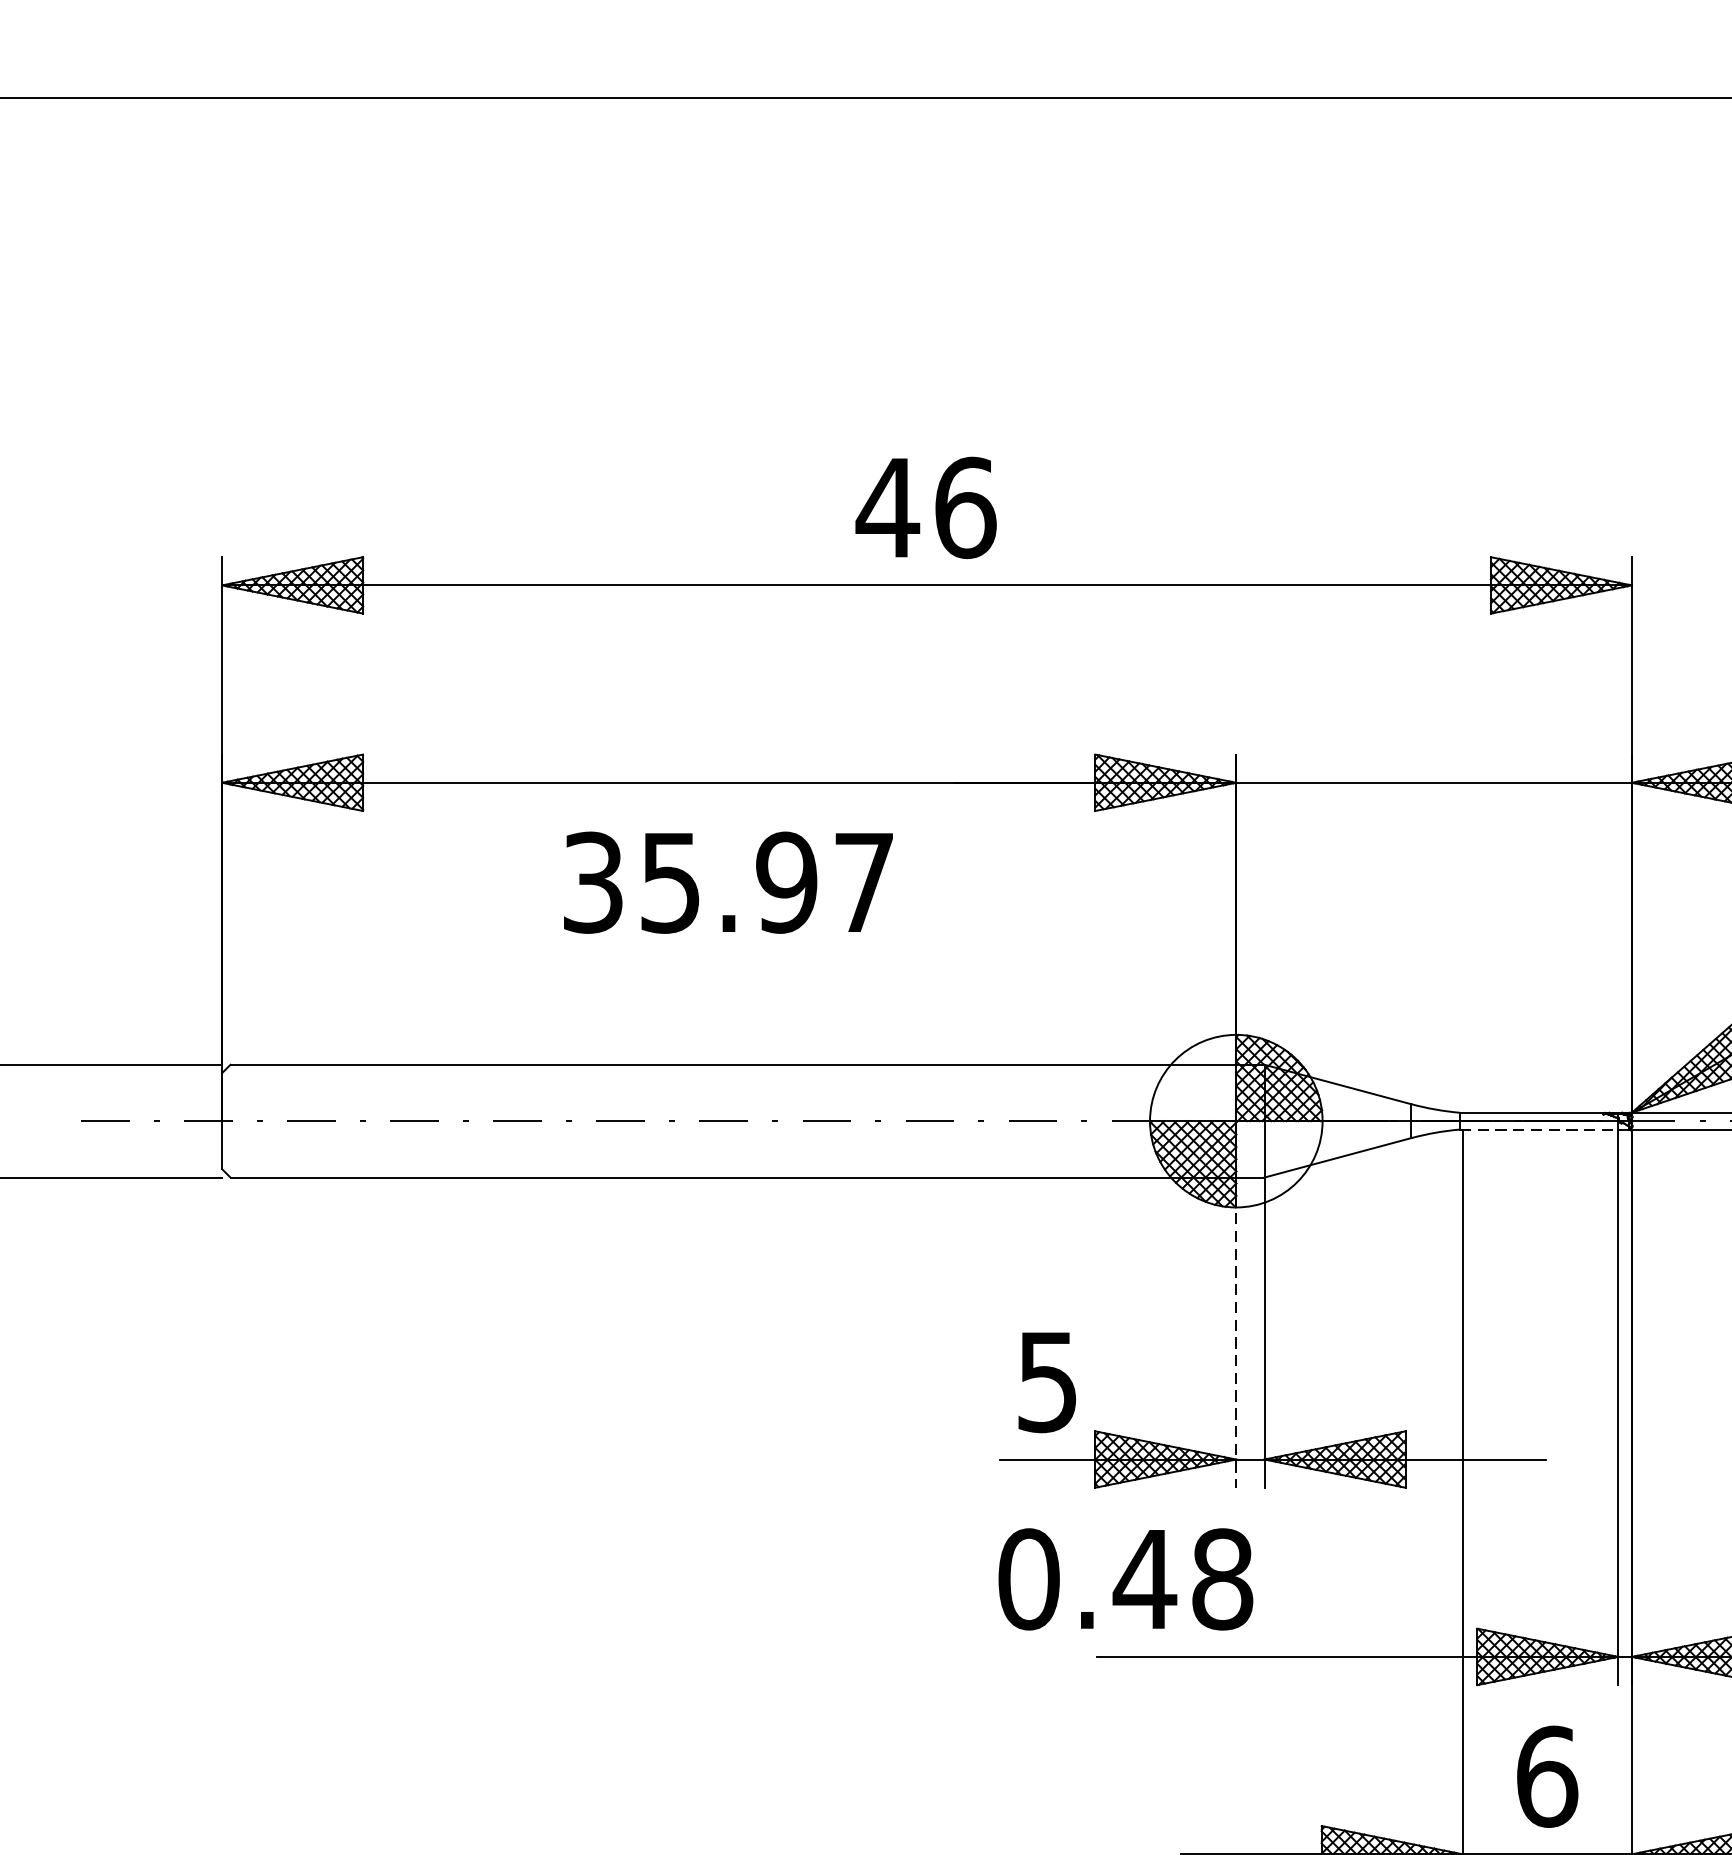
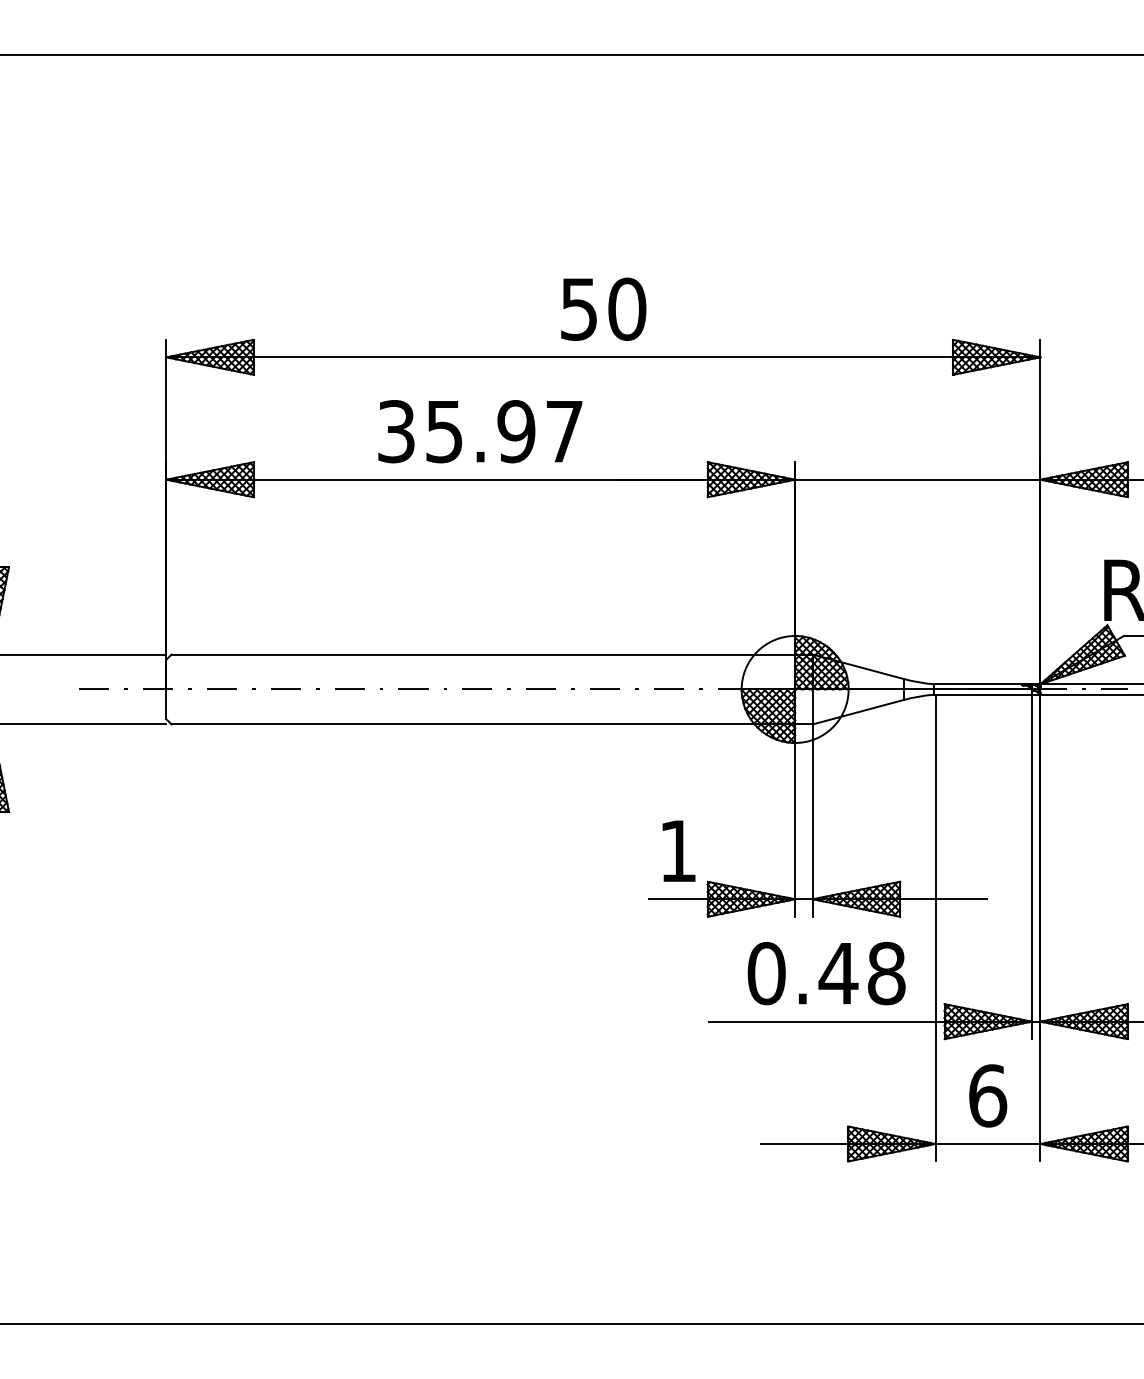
text: (925, 506) -> (602, 308), 46 -> 50
text: (728, 882) -> (480, 431), moved
line: (1540, 1129) -> (983, 694), dashed -> solid
line: (1236, 1334) -> (795, 821), dashed -> solid
text: (1046, 1382) -> (677, 851), 5 -> 1
text: (1125, 1579) -> (826, 973), moved

